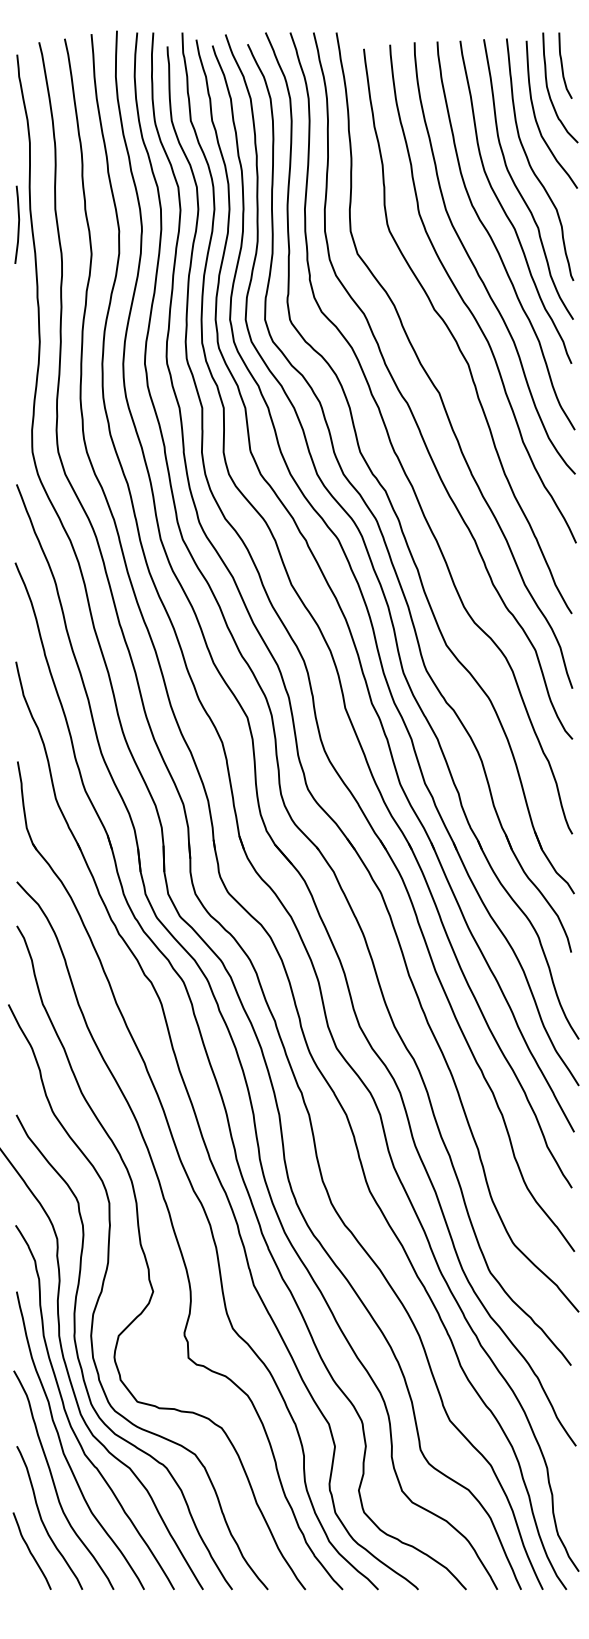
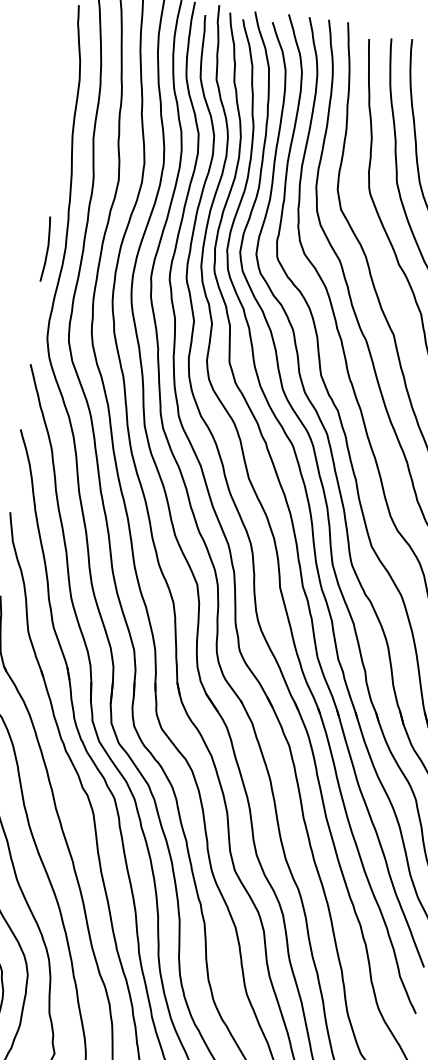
line: (18, 224) -> (47, 249), moved

